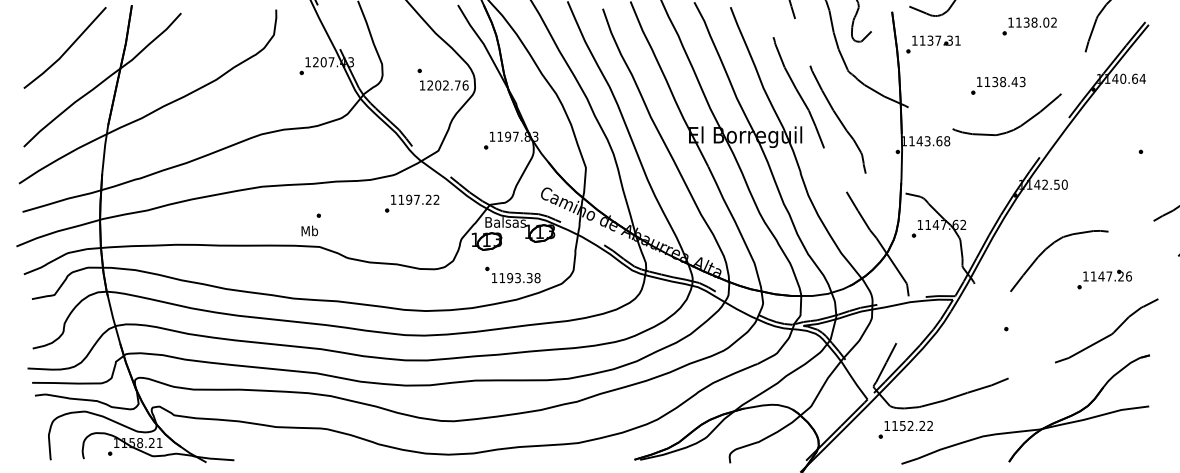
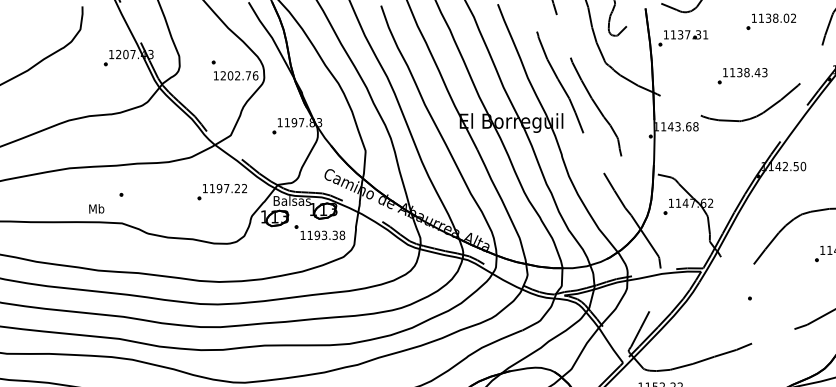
text: (412, 203) -> (222, 191), moved
text: (309, 230) -> (96, 208), moved
text: (512, 274) -> (319, 232), moved

